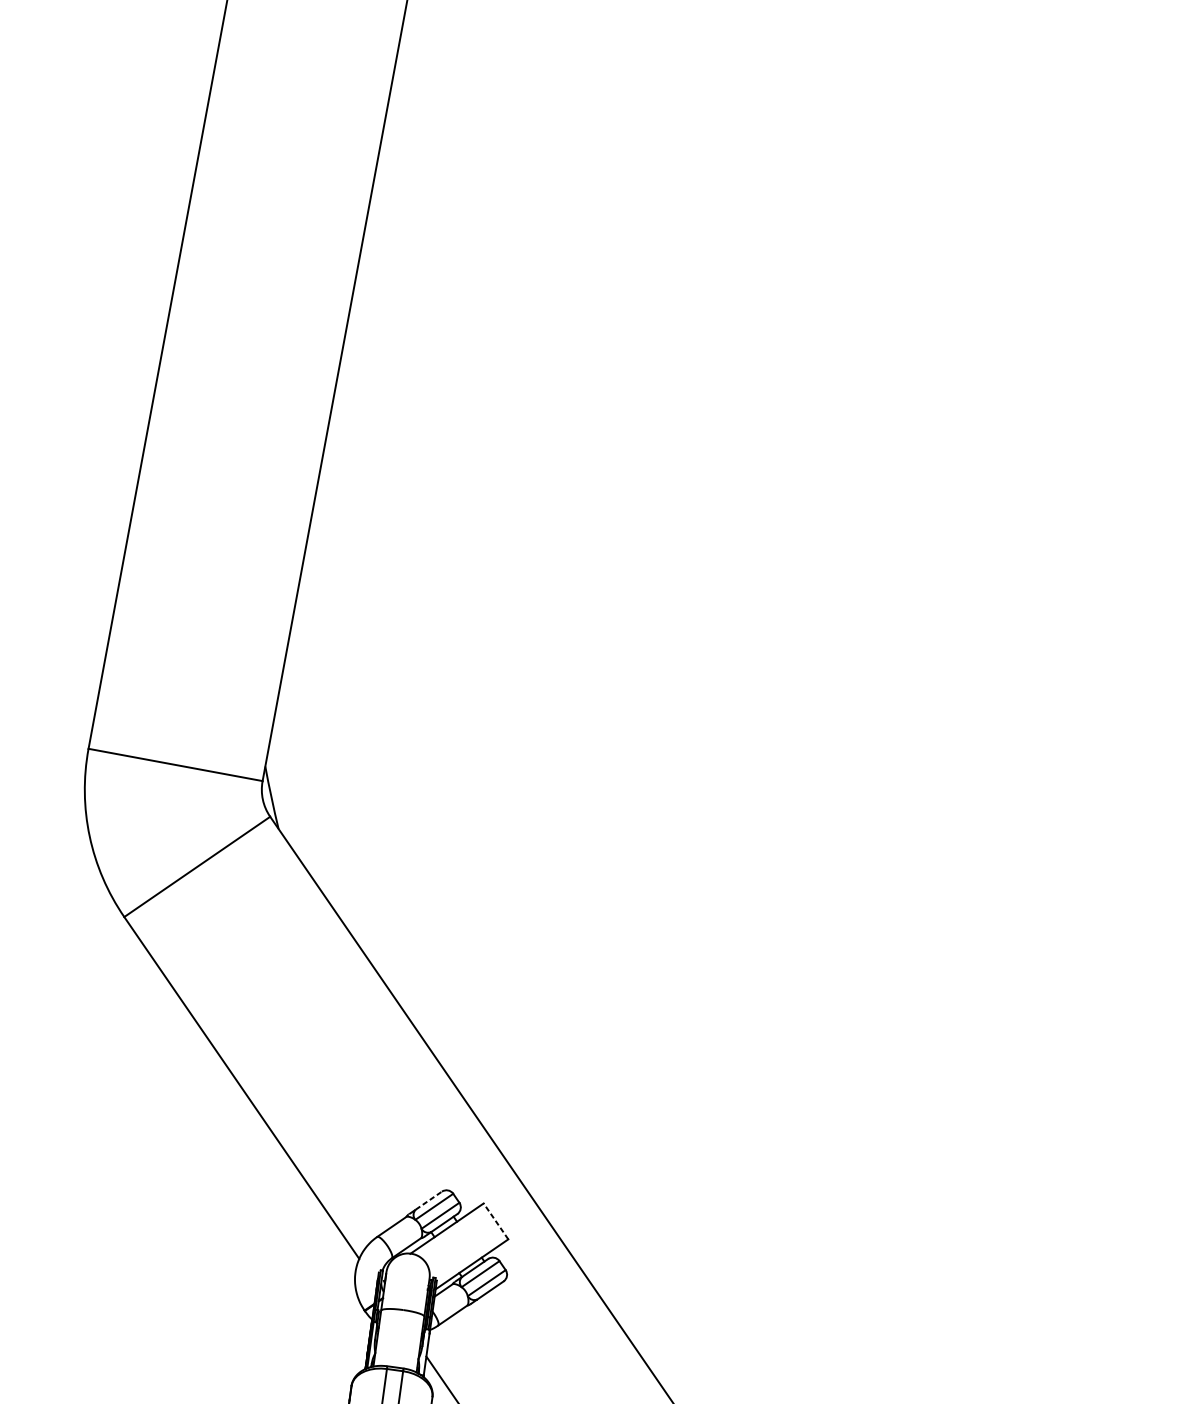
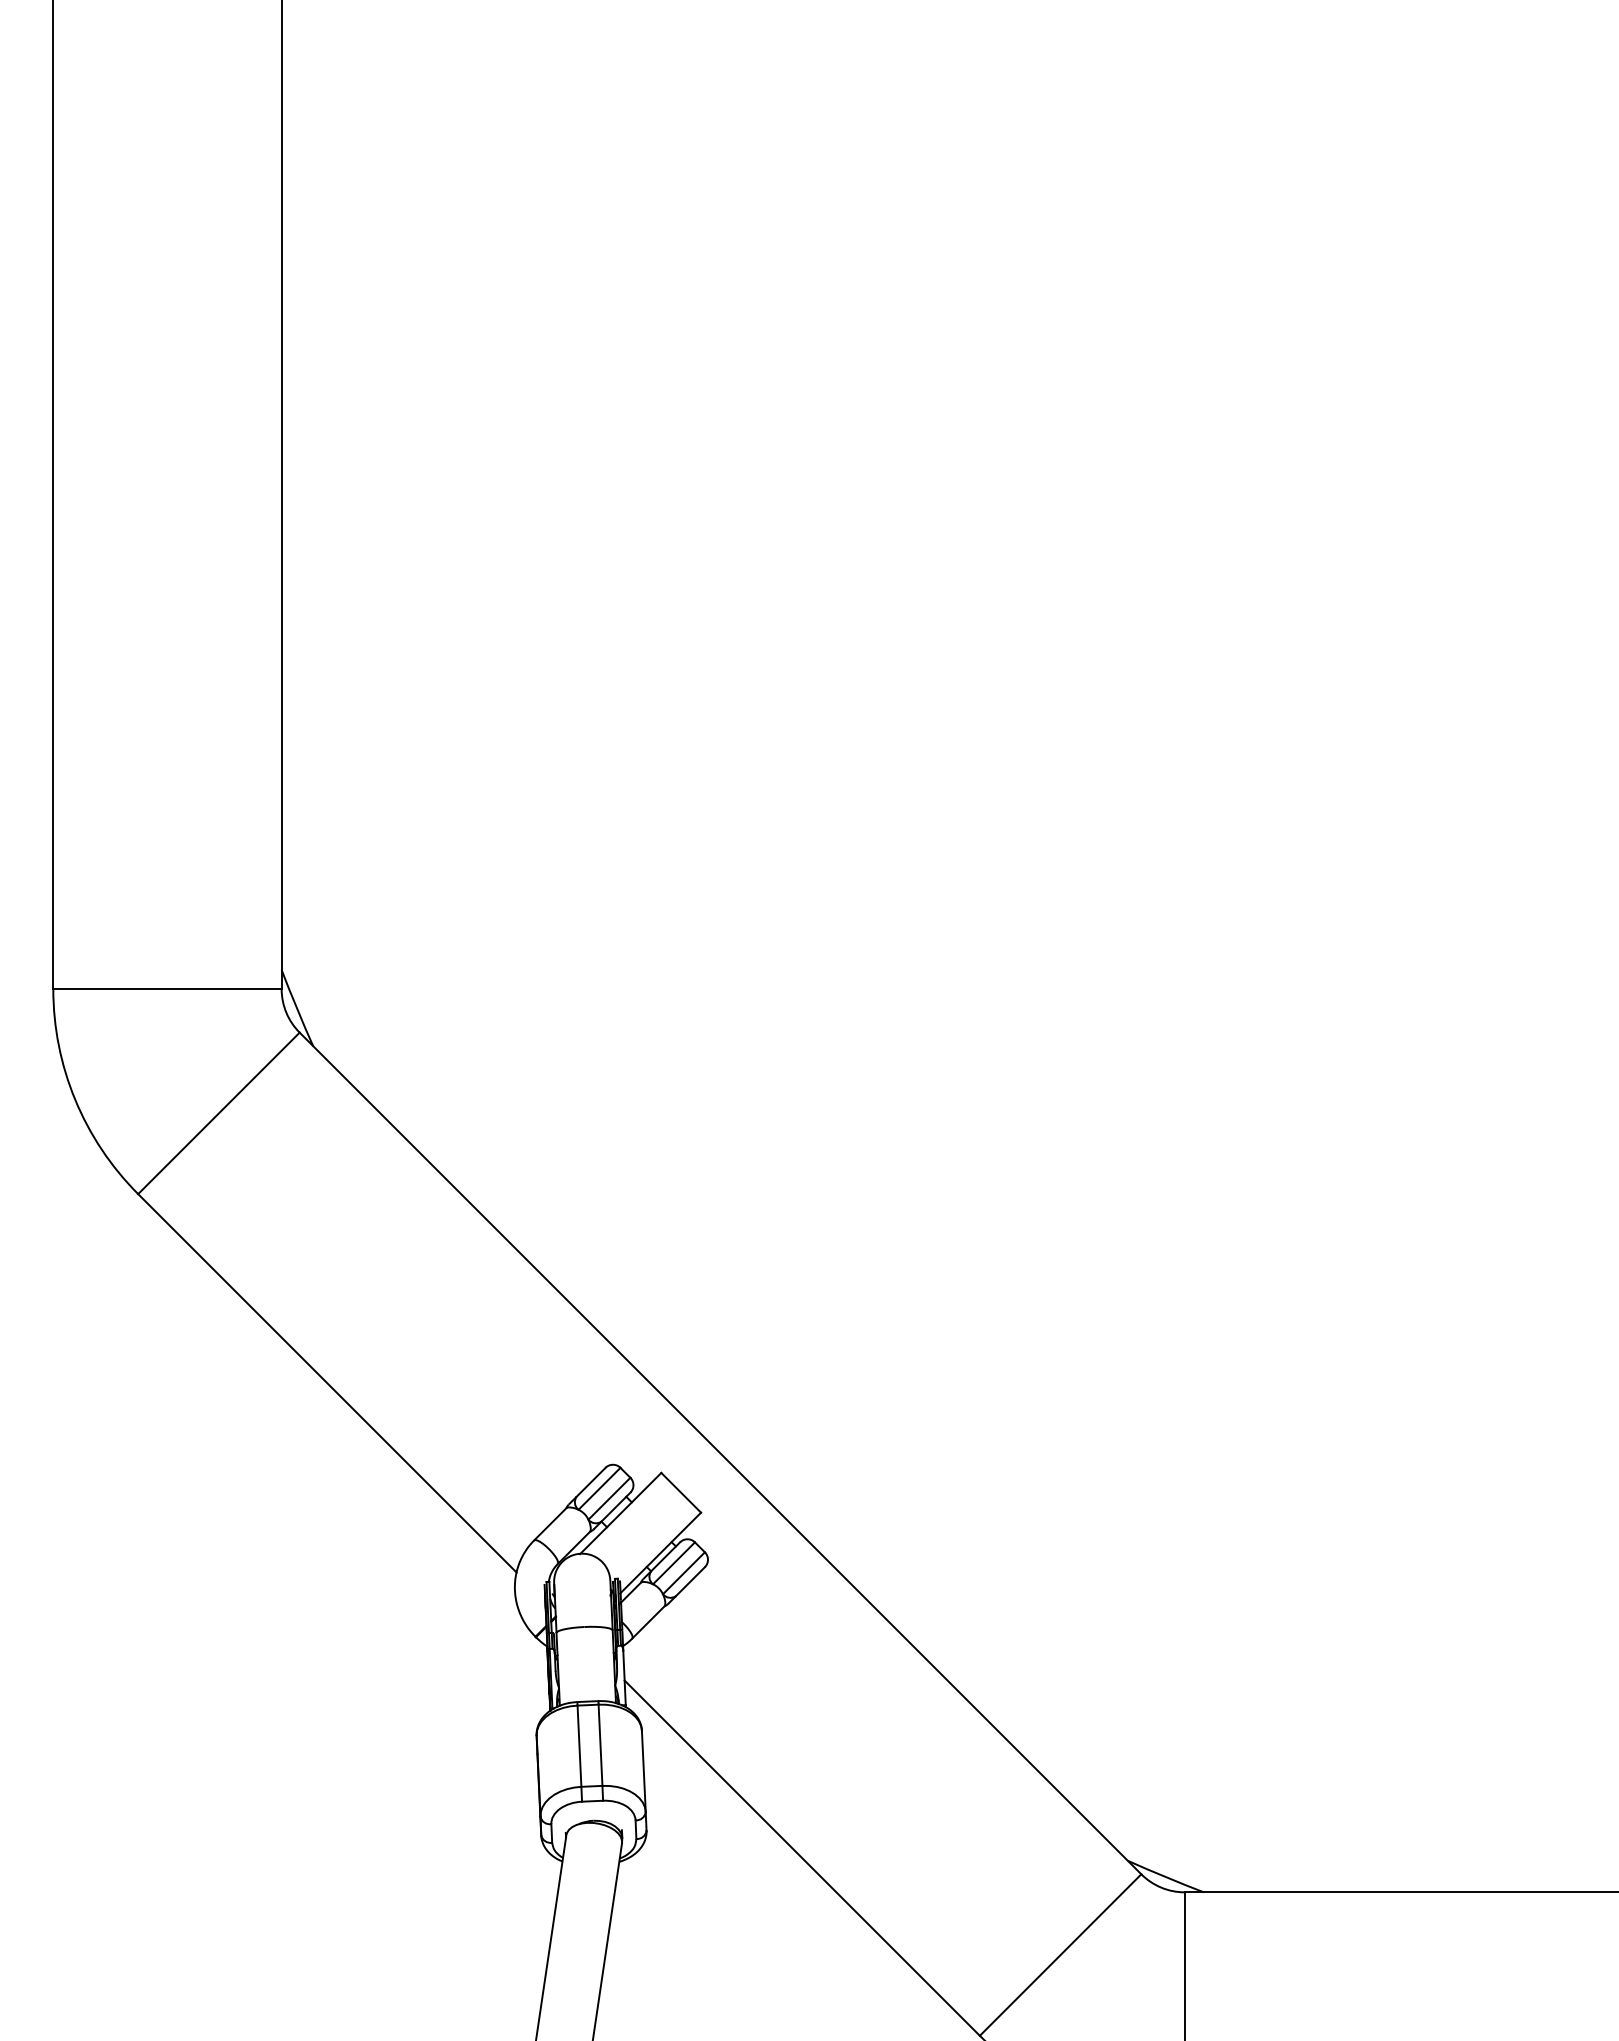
line: (429, 1200) -> (591, 1481), dashed -> solid
line: (495, 1221) -> (680, 1492), dashed -> solid

